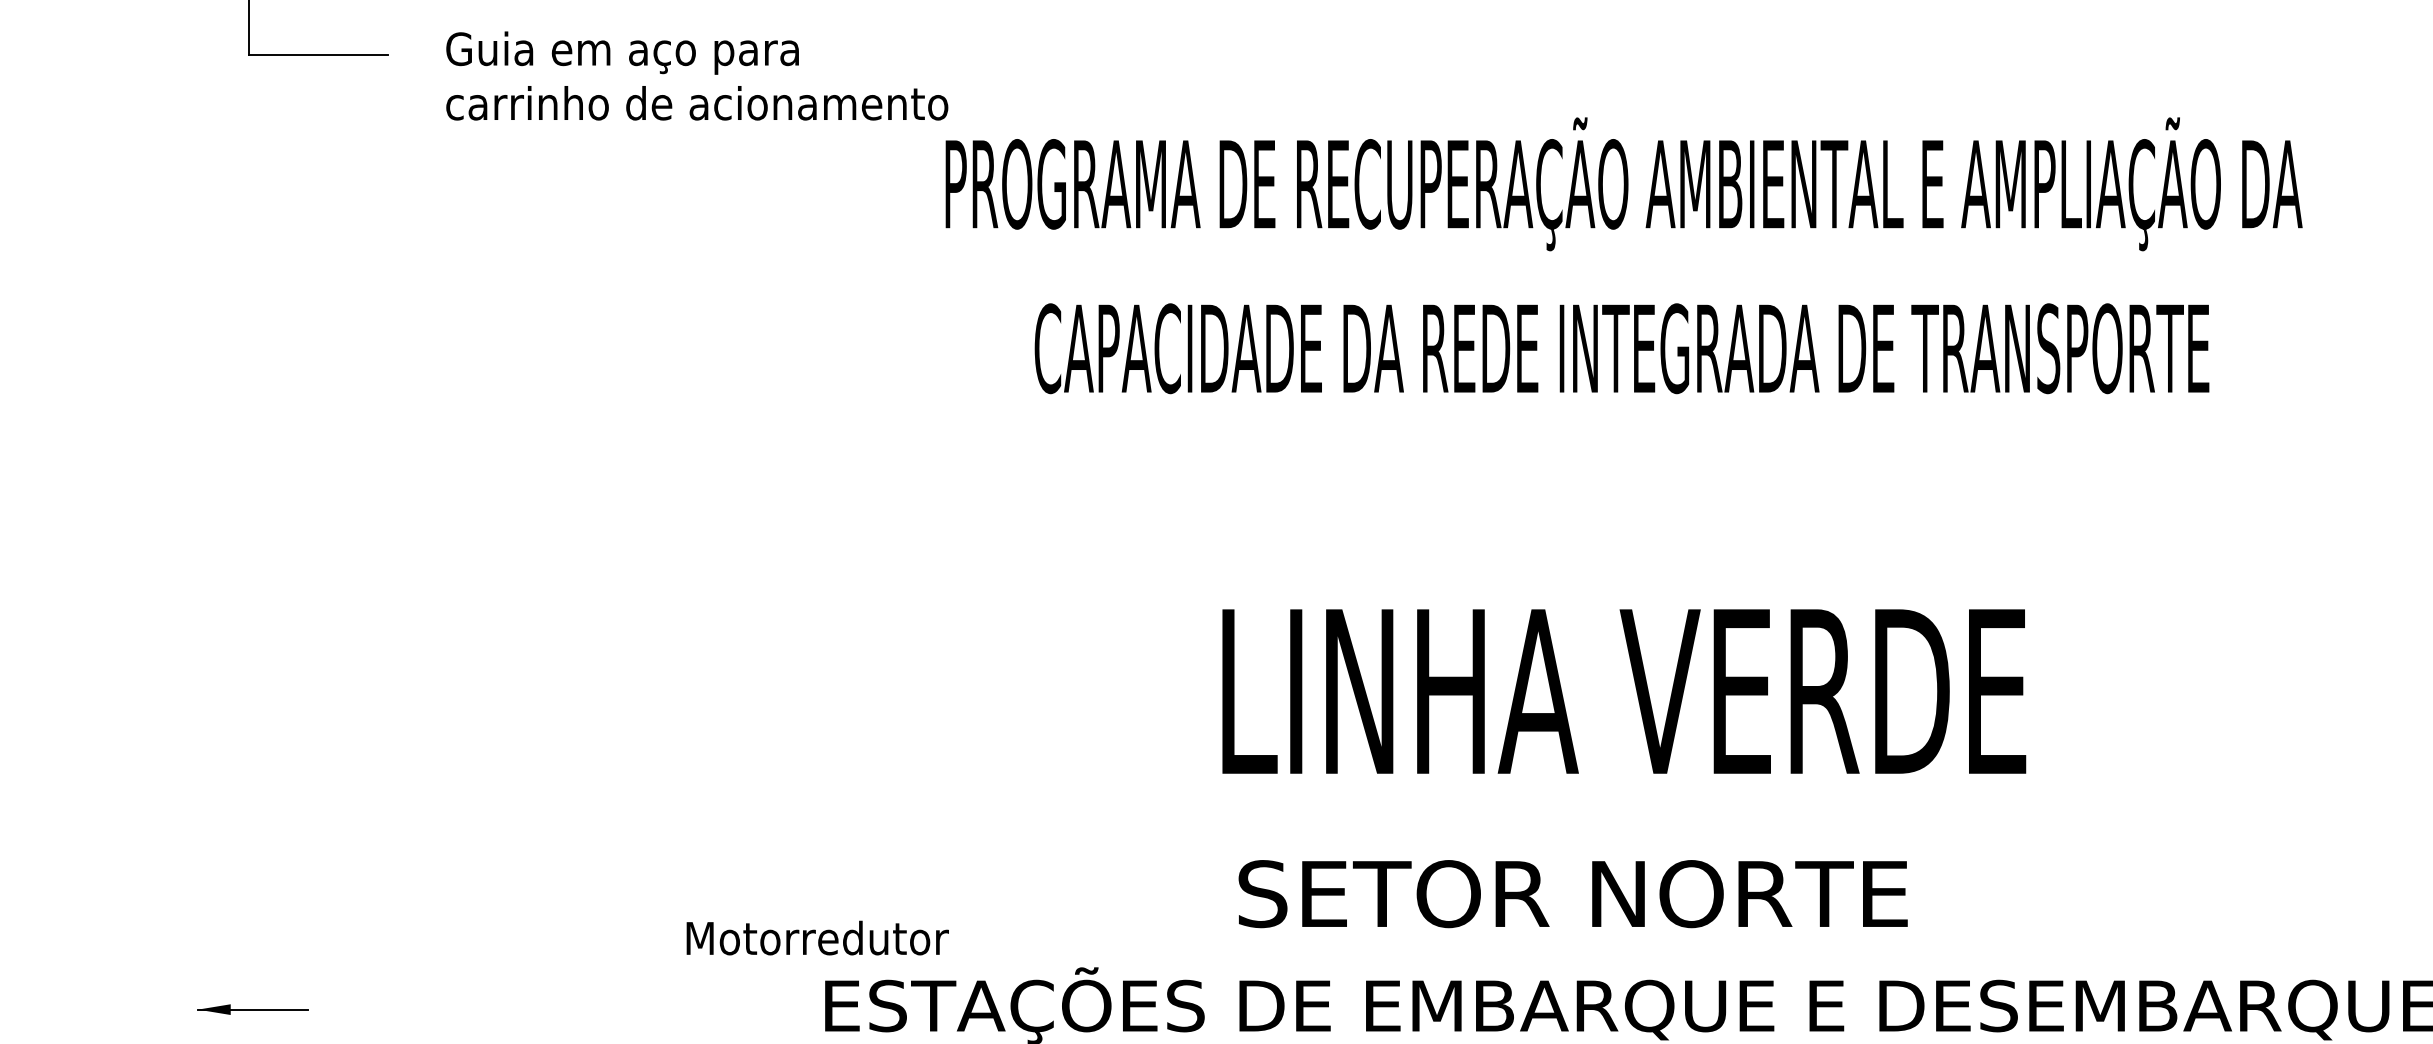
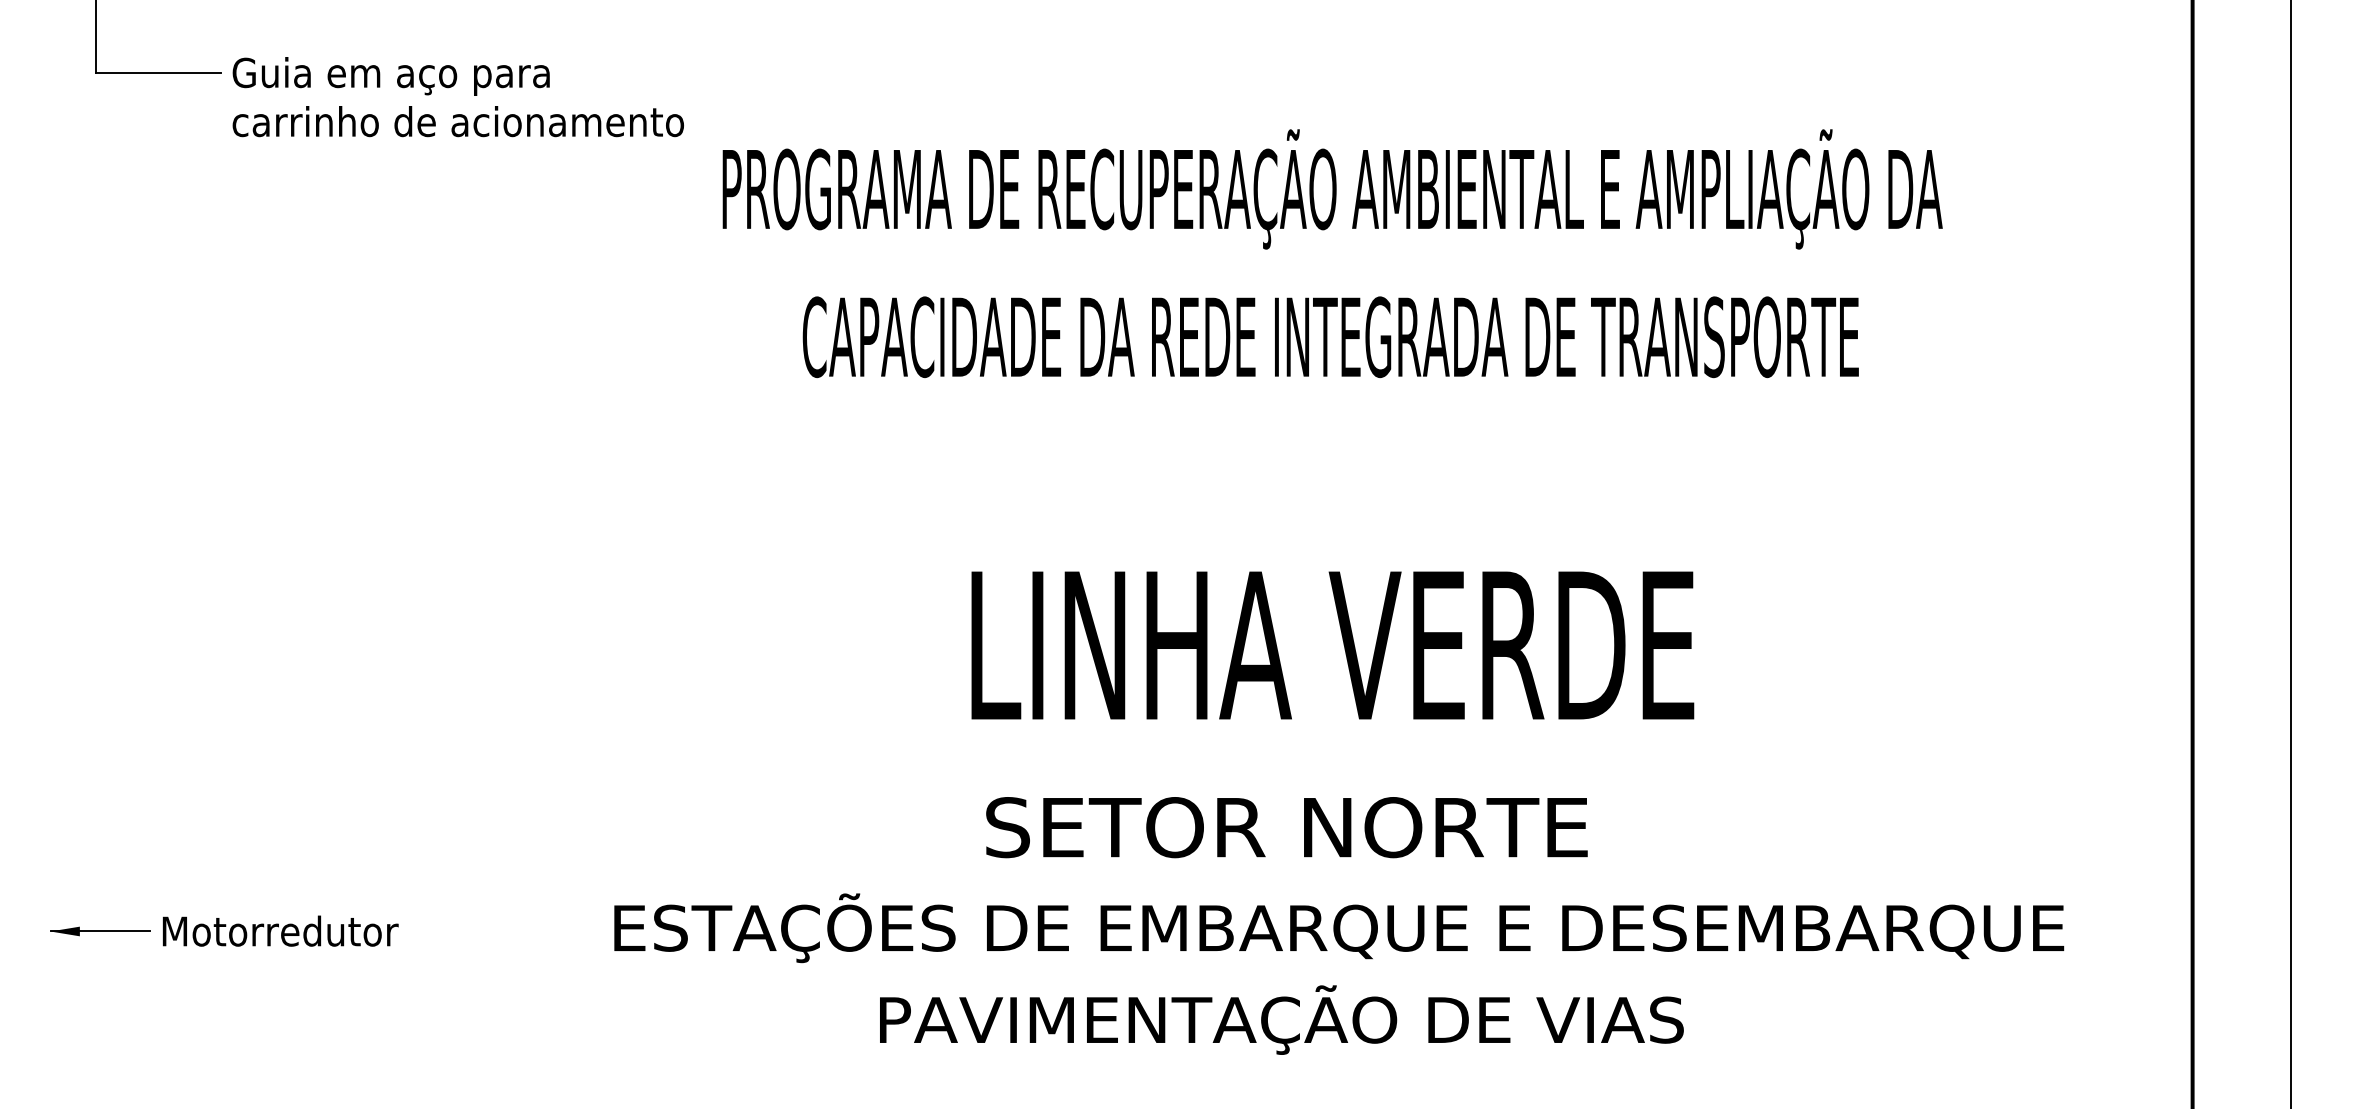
text: (696, 76) -> (457, 97), moved
text: (817, 937) -> (280, 930), moved

